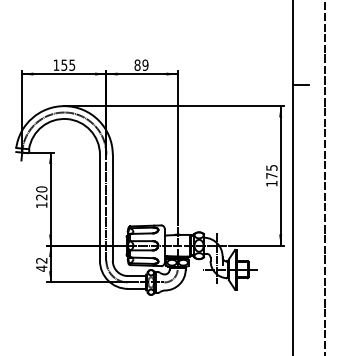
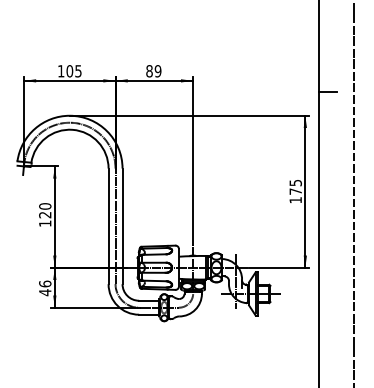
text: (64, 65) -> (69, 71), 155 -> 105
text: (42, 260) -> (45, 283), 42 -> 46

